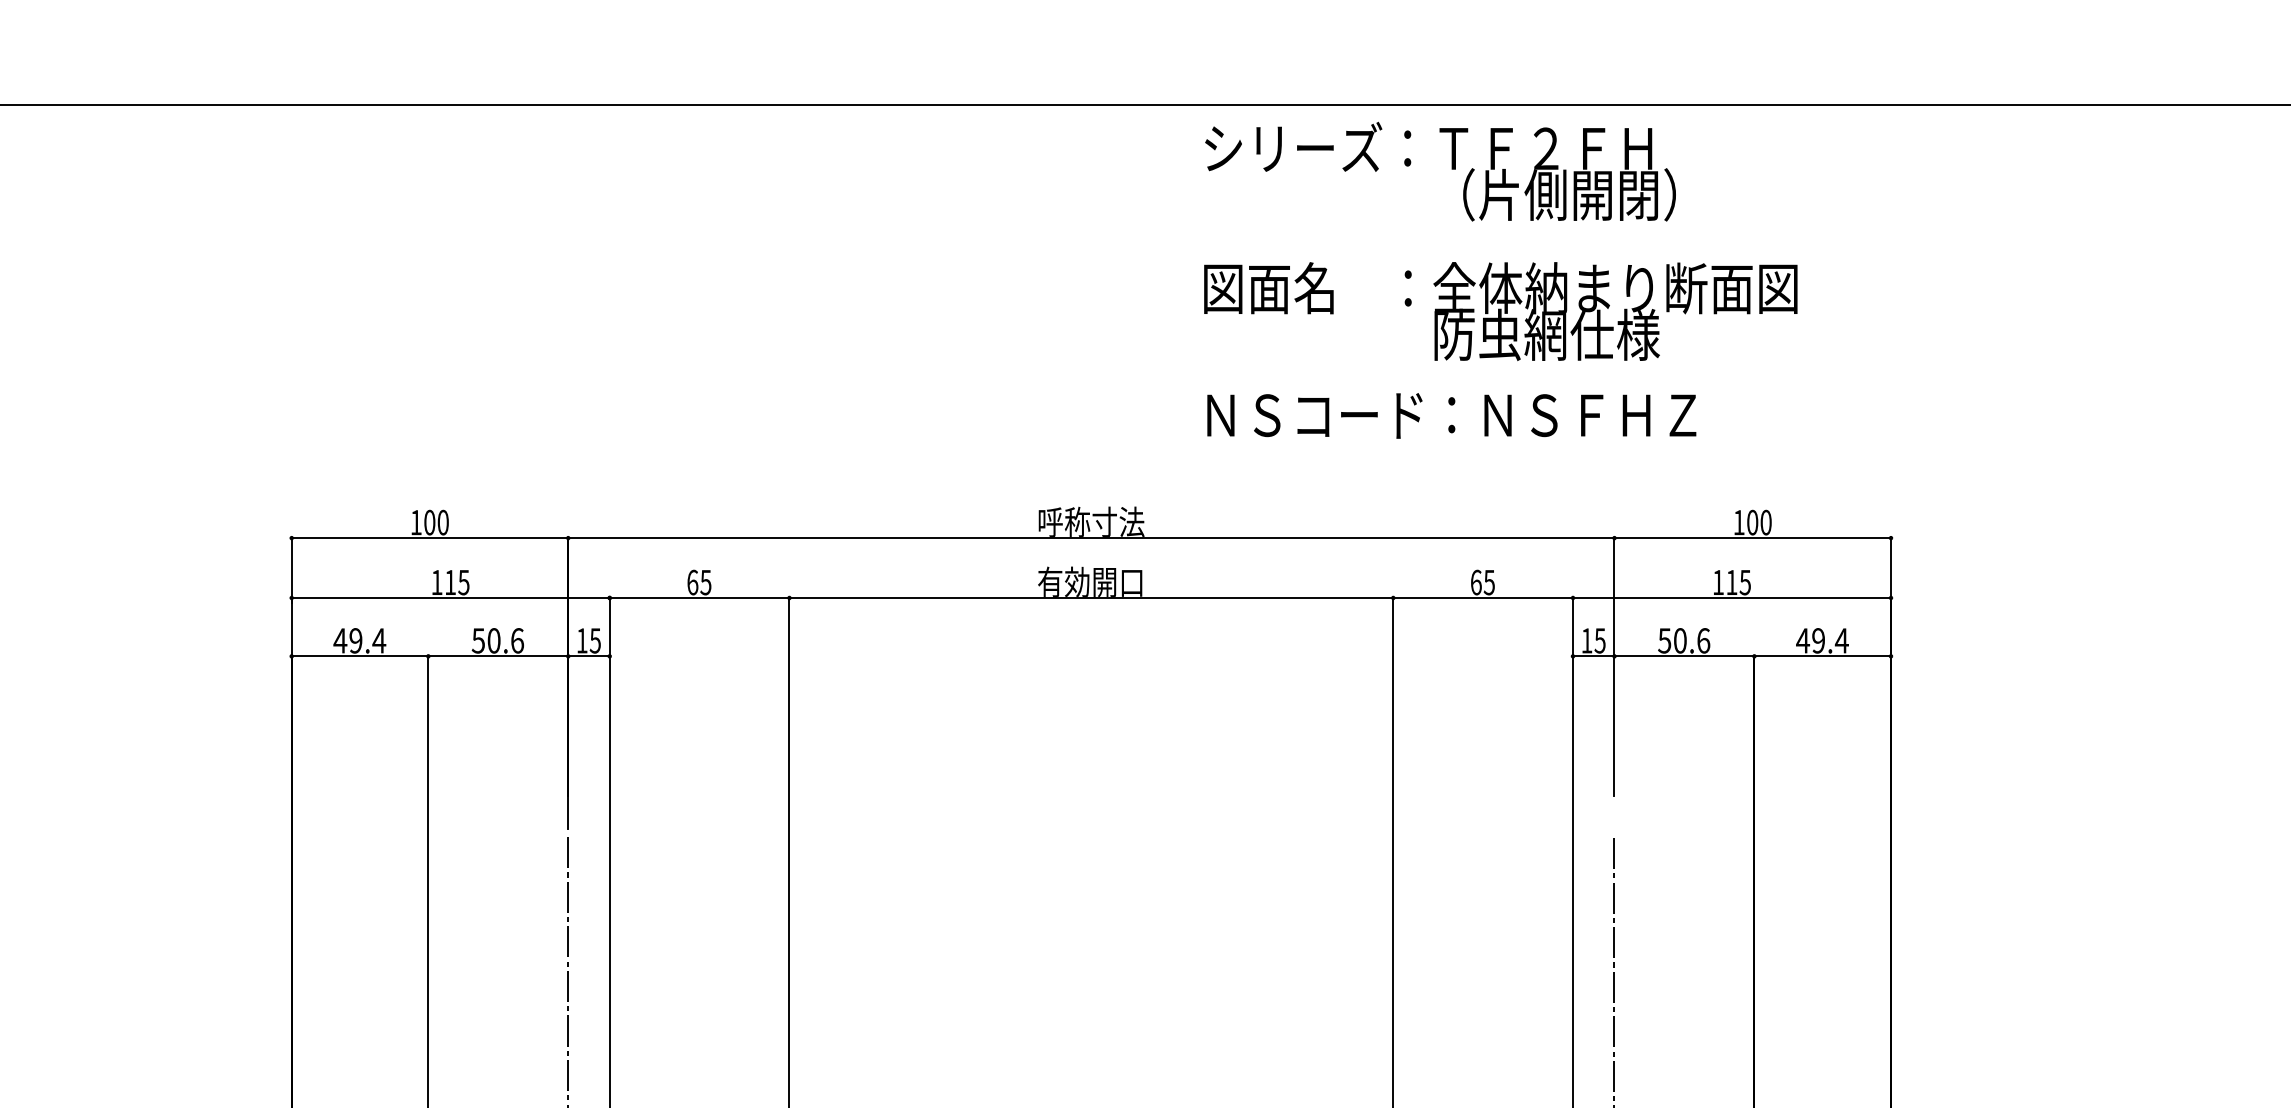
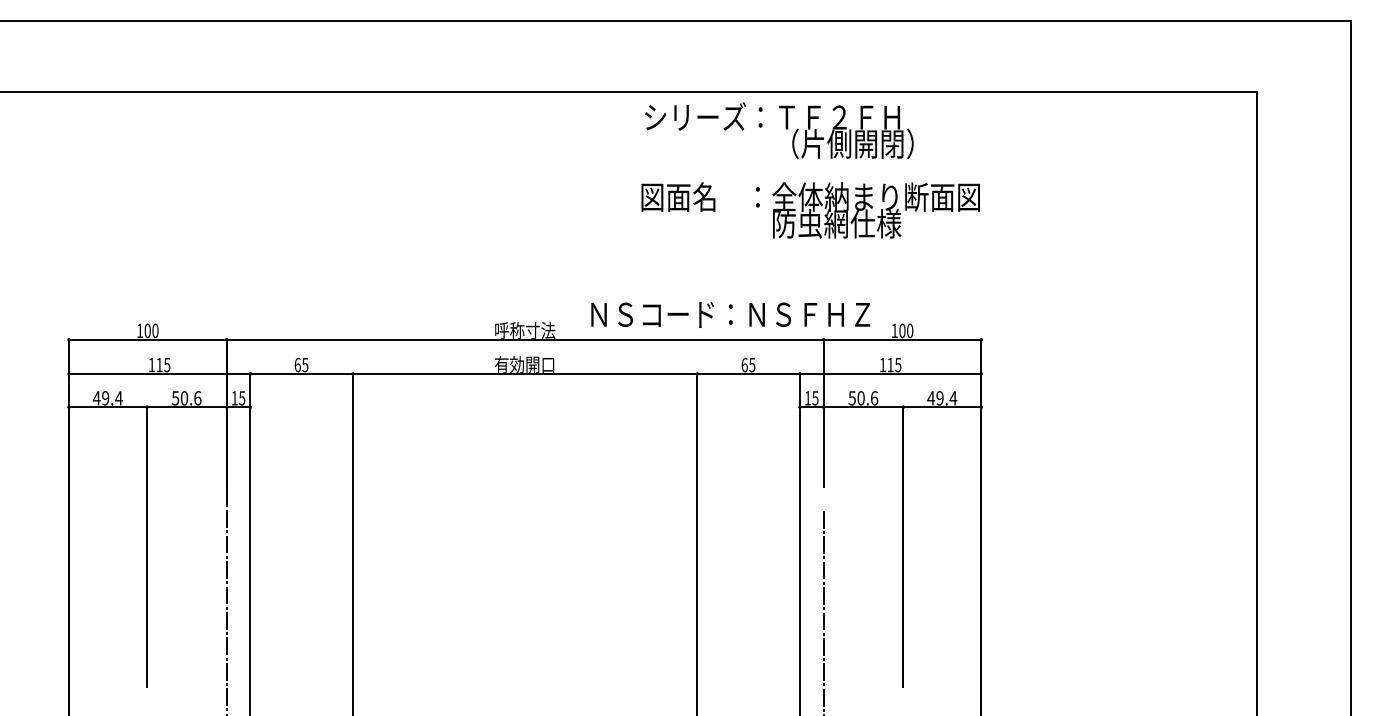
text: (1440, 171) -> (779, 130), moved
text: (1500, 311) -> (810, 210), moved
text: (1451, 415) -> (730, 314), moved

